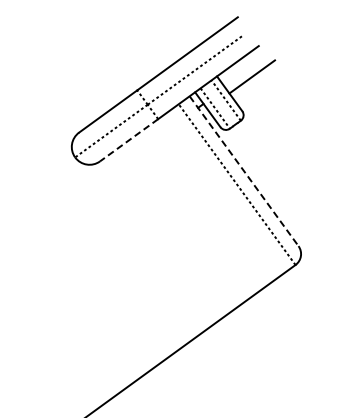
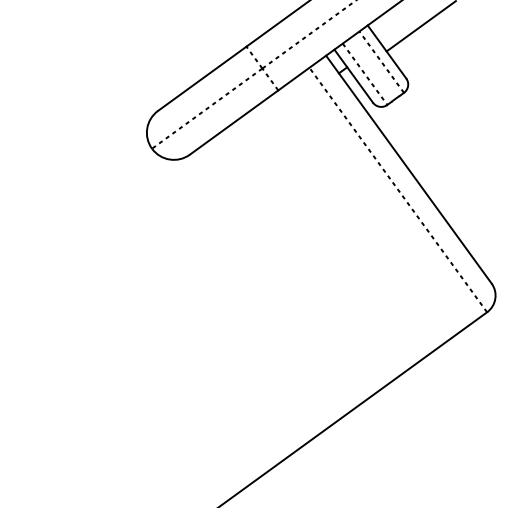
line: (129, 140) -> (234, 122), dashed -> solid
line: (244, 171) -> (409, 170), dashed -> solid

